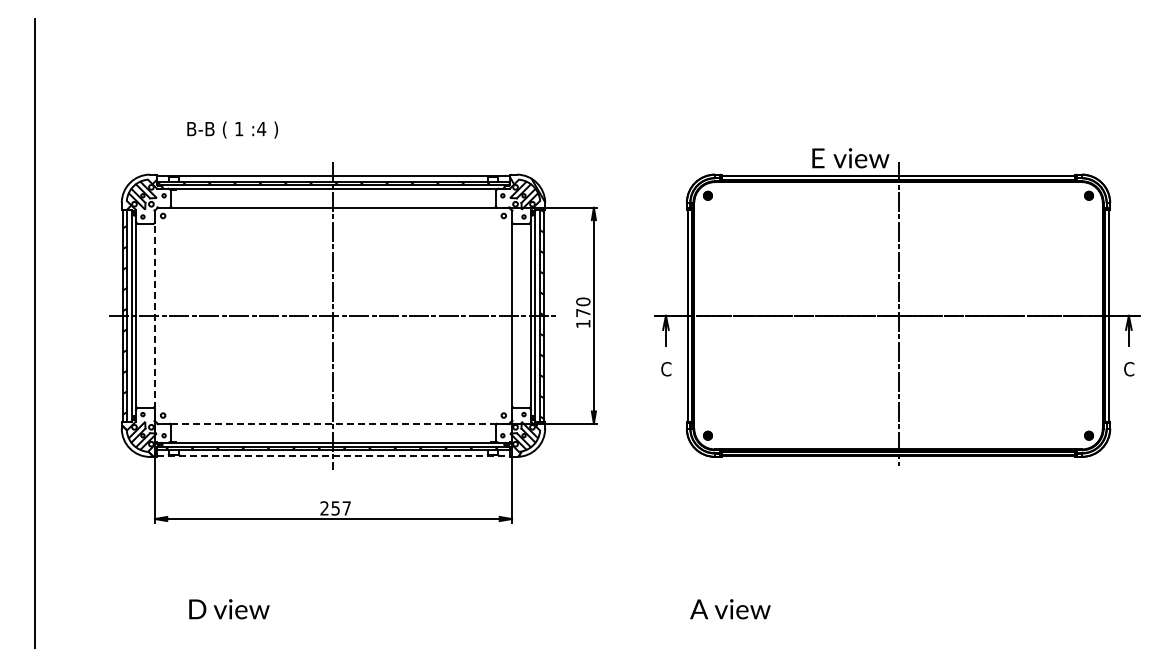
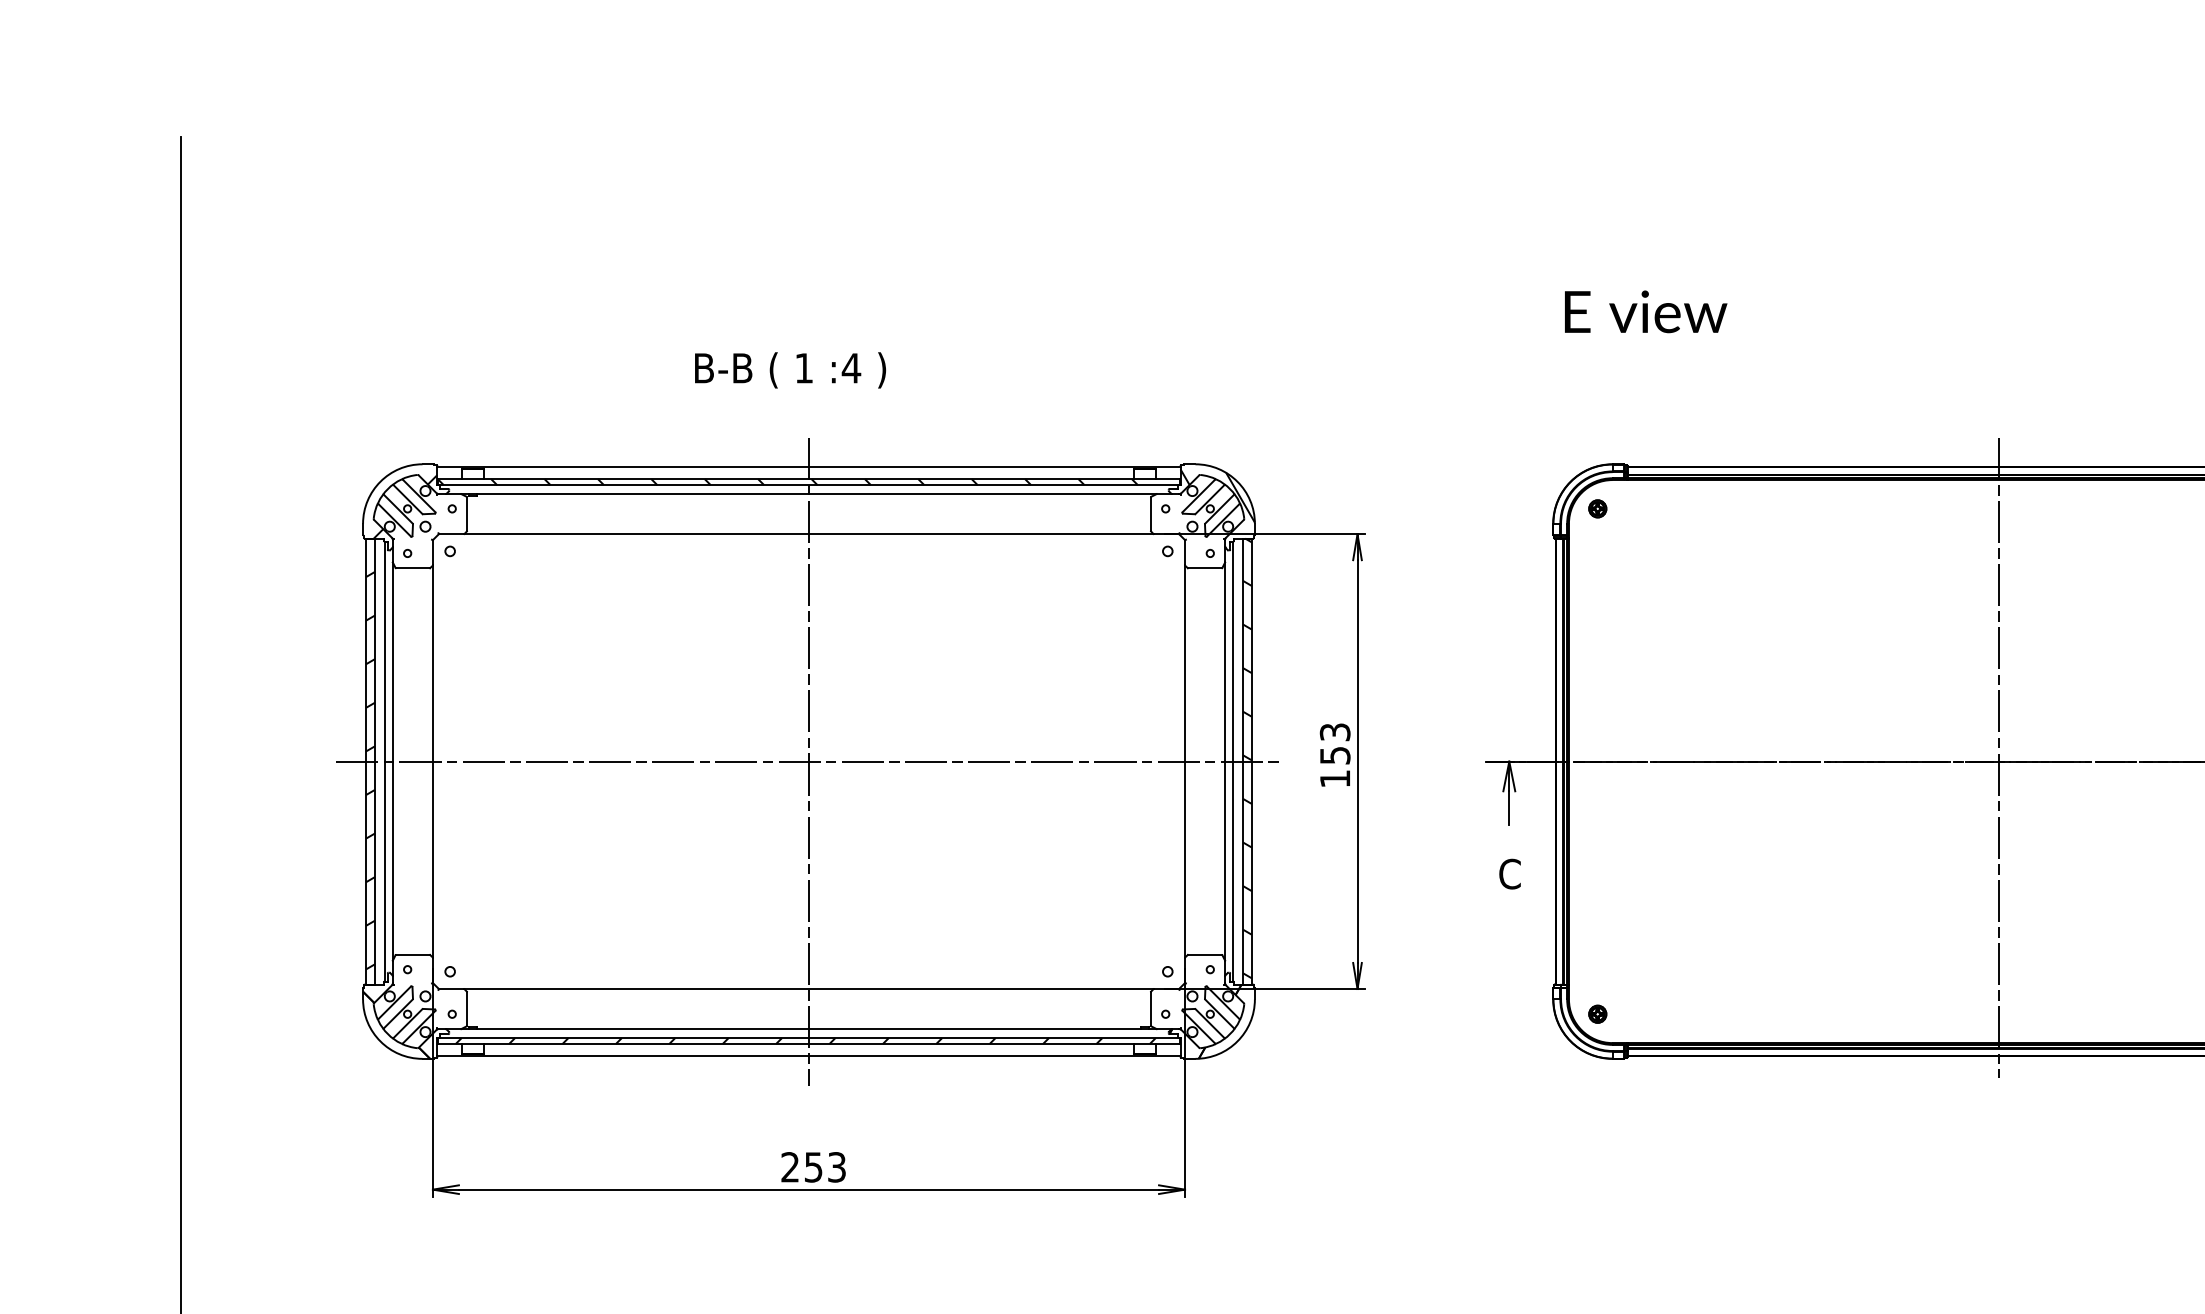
text: (232, 129) -> (790, 369), moved
text: (850, 158) -> (1645, 312), moved
text: (583, 307) -> (1335, 744), 170 -> 153
line: (154, 315) -> (431, 760), dashed -> solid
line: (333, 423) -> (809, 988), dashed -> solid
line: (333, 455) -> (809, 1055), dashed -> solid
text: (346, 508) -> (836, 1167), 257 -> 253

